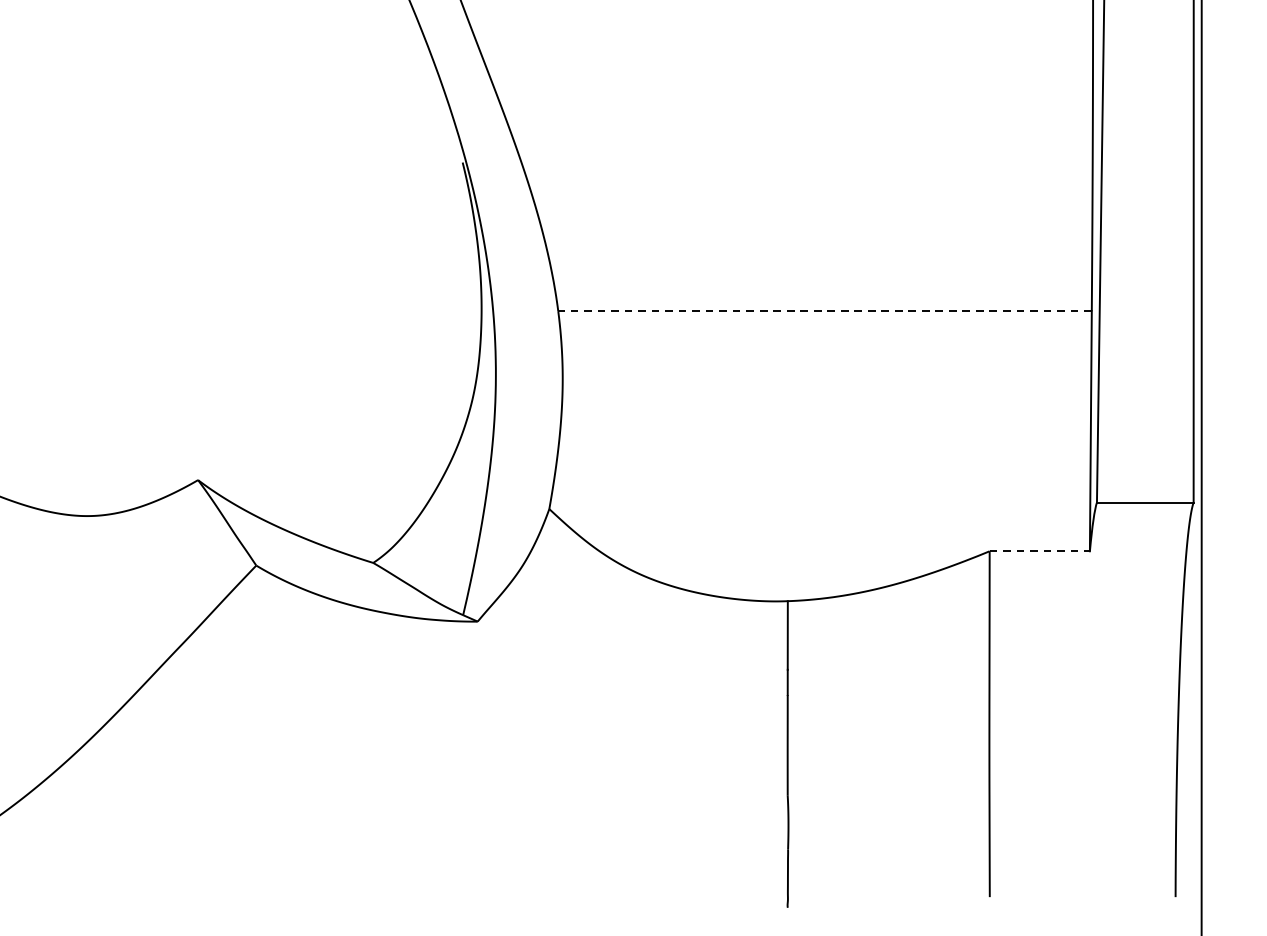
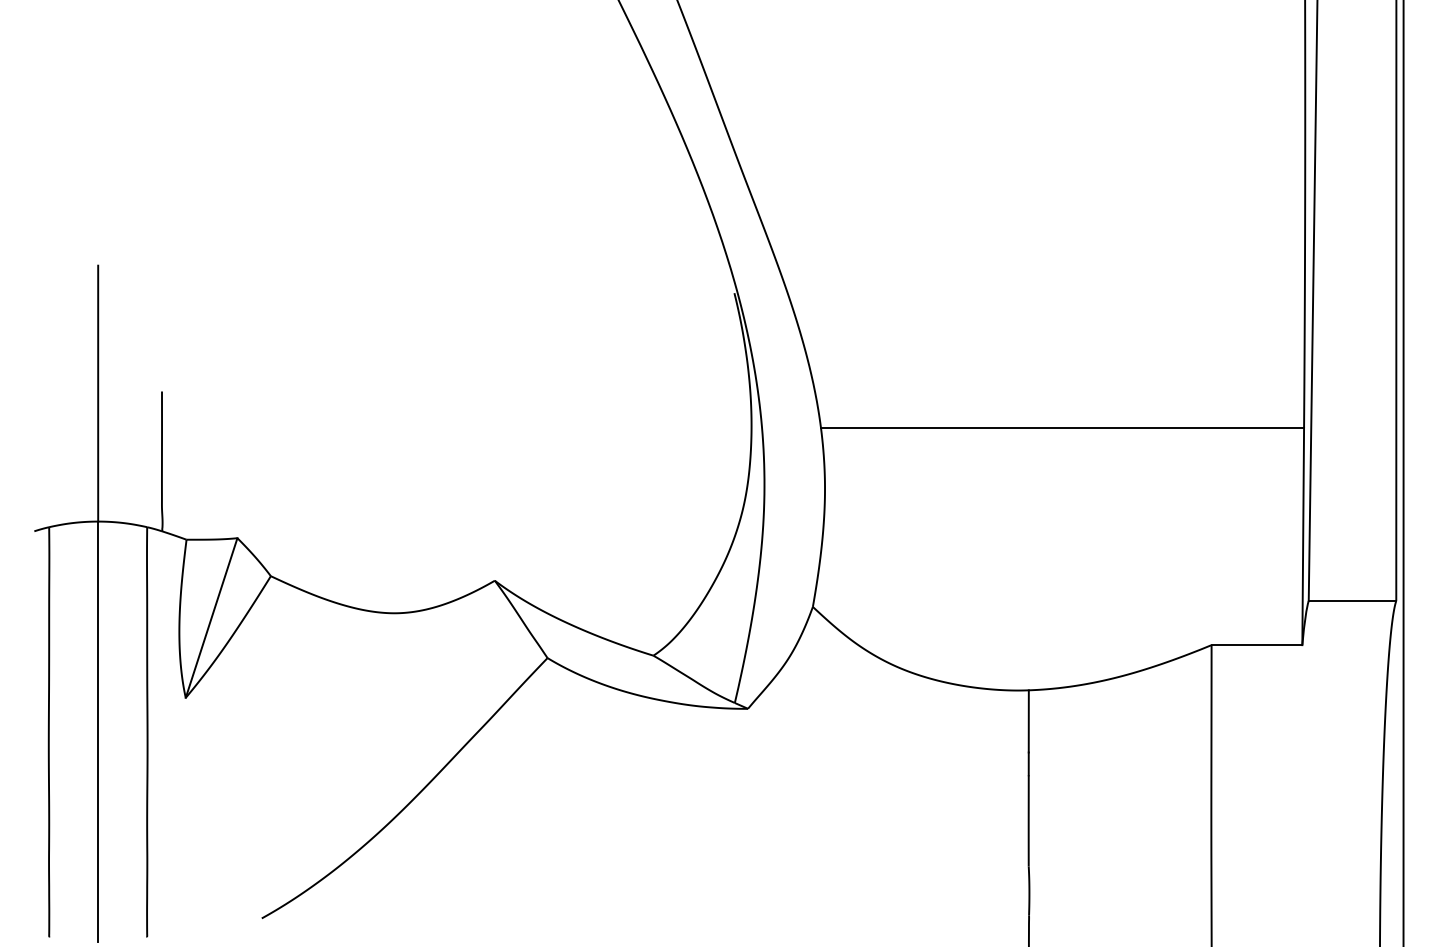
line: (825, 310) -> (1062, 427), dashed -> solid
line: (1040, 551) -> (1257, 645), dashed -> solid

